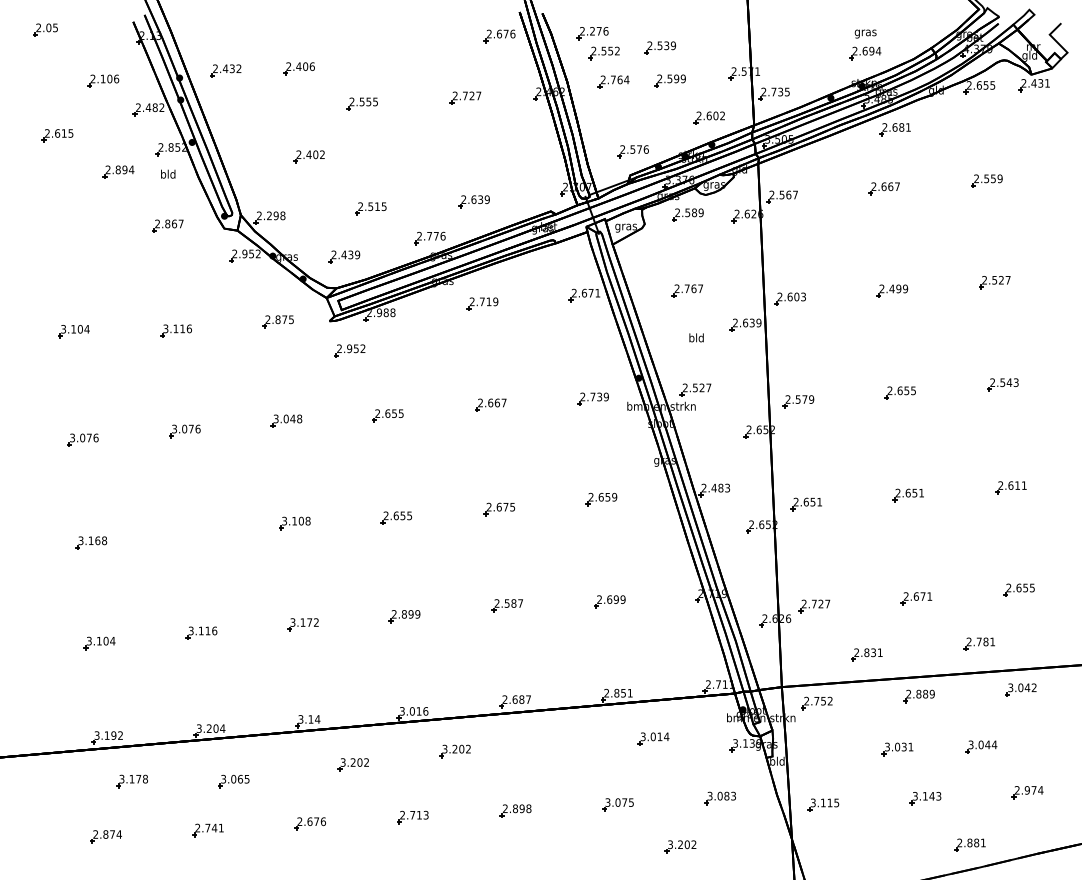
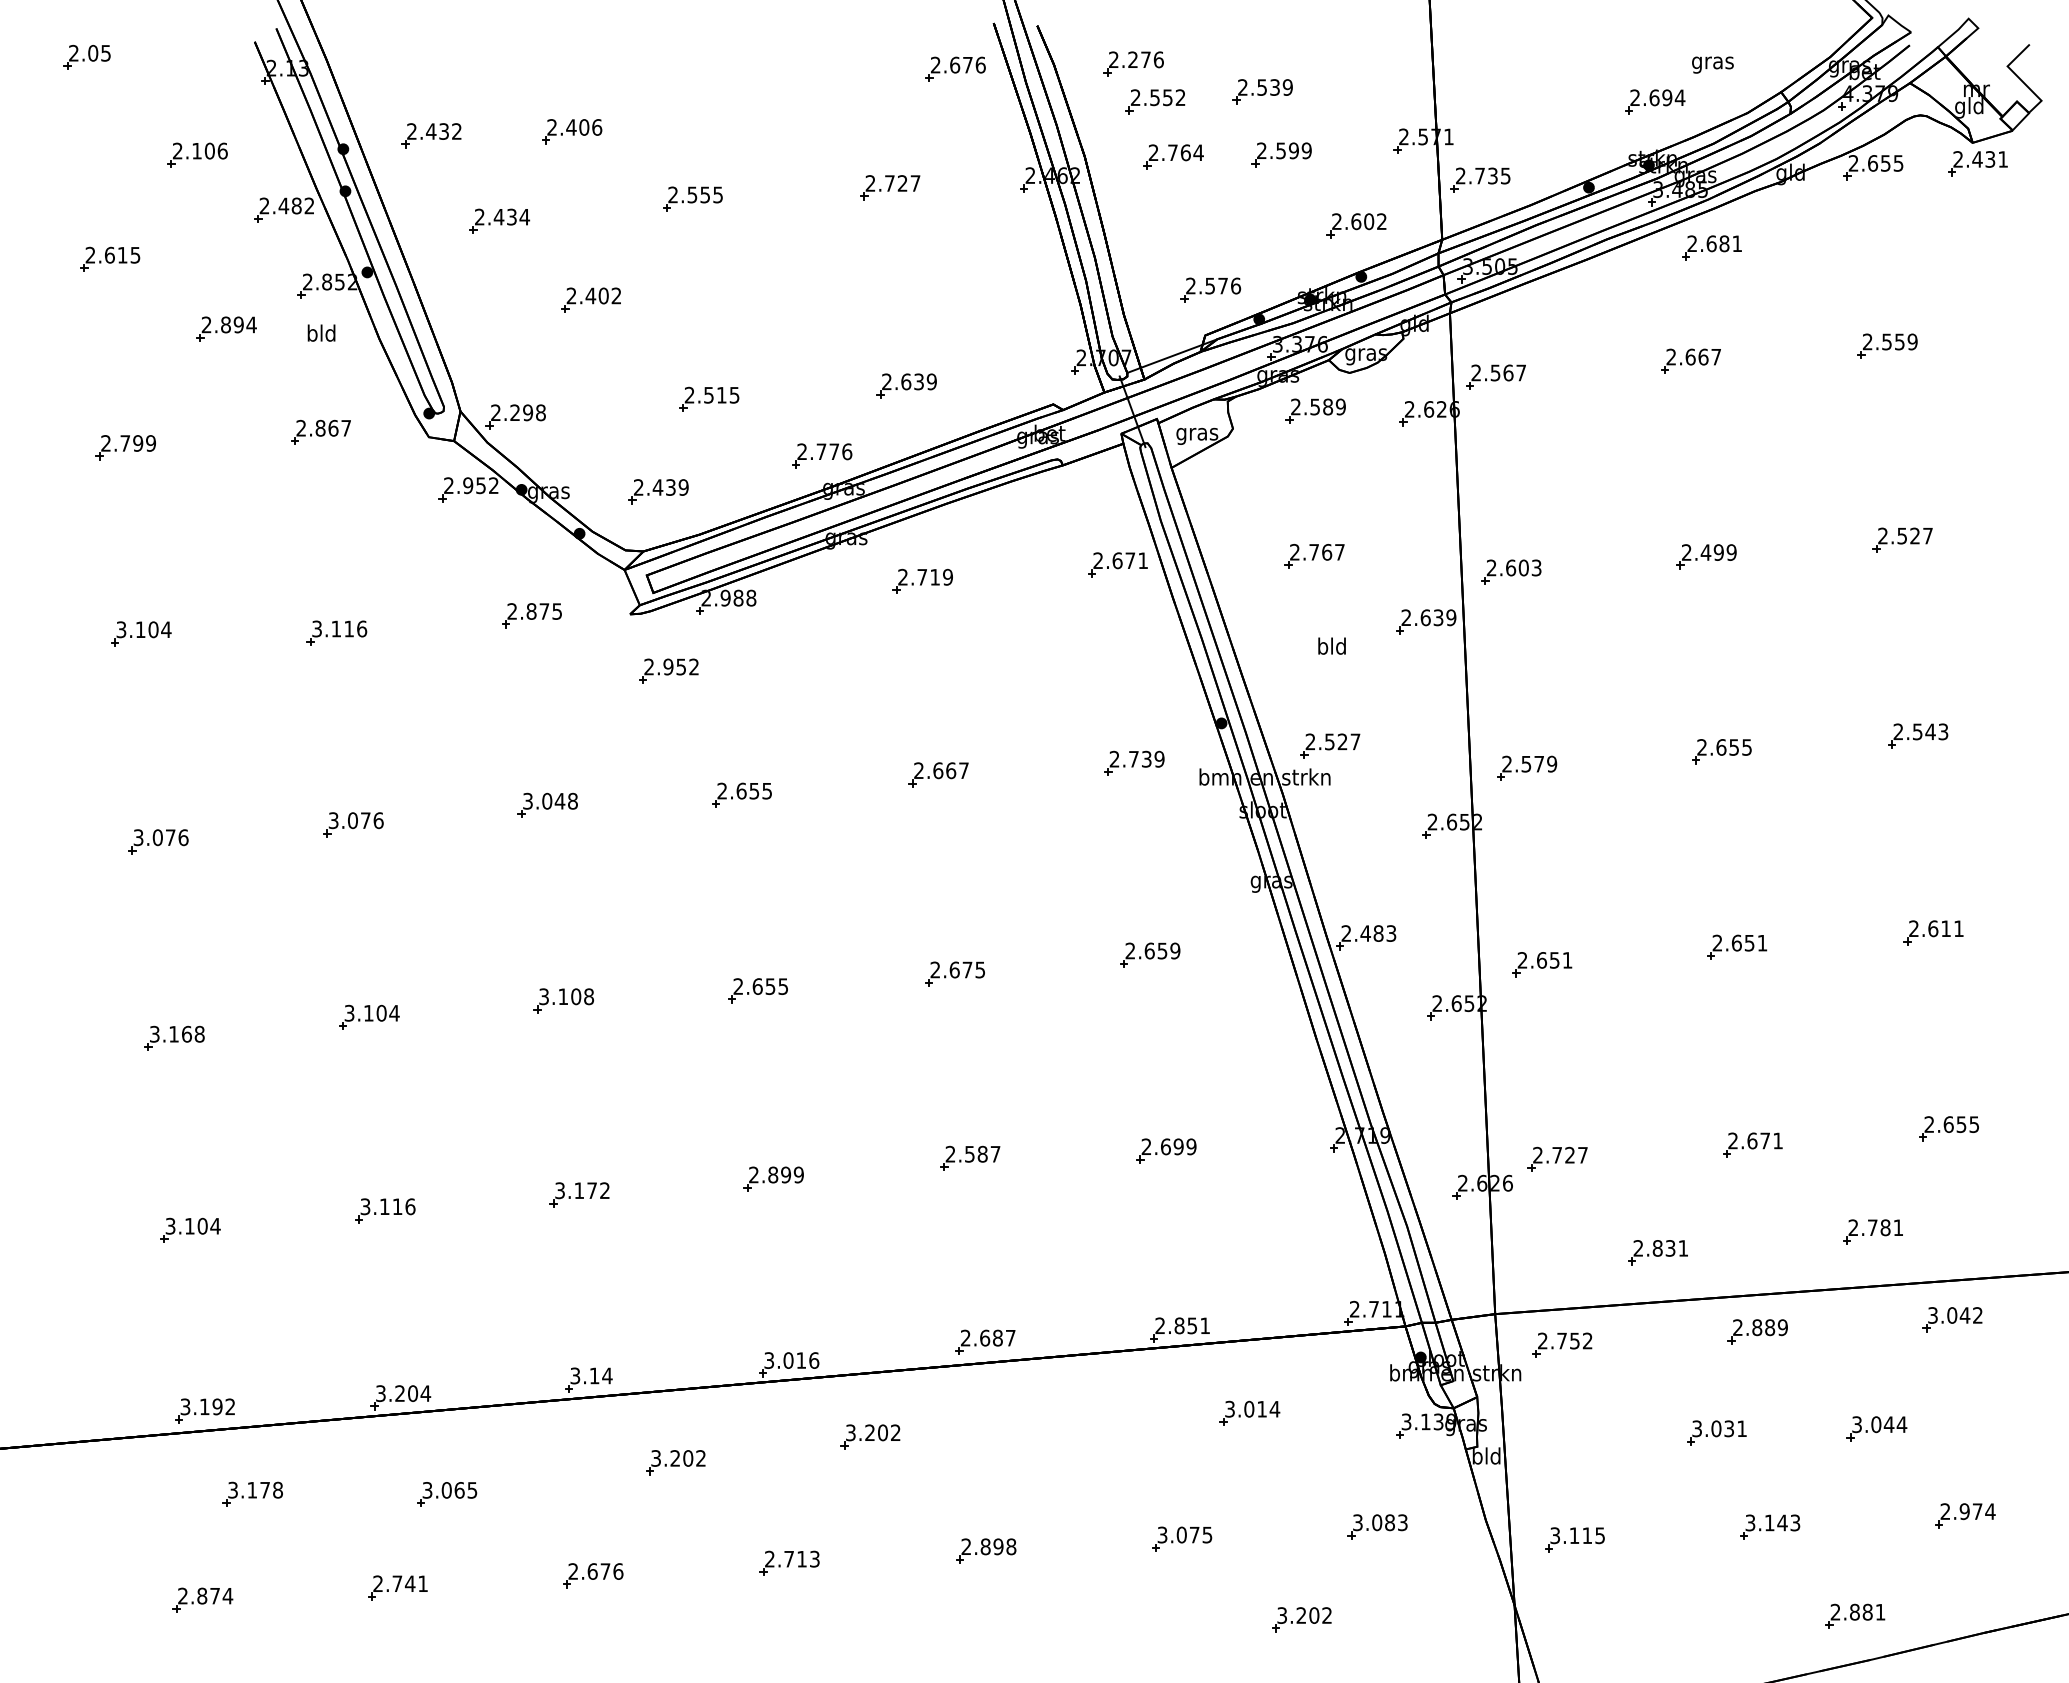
text: (865, 33) -> (1712, 64), moved
part: (261, 115) -> (499, 220), added
part: (65, 233) -> (125, 446), added
part: (193, 531) -> (369, 1016), added

